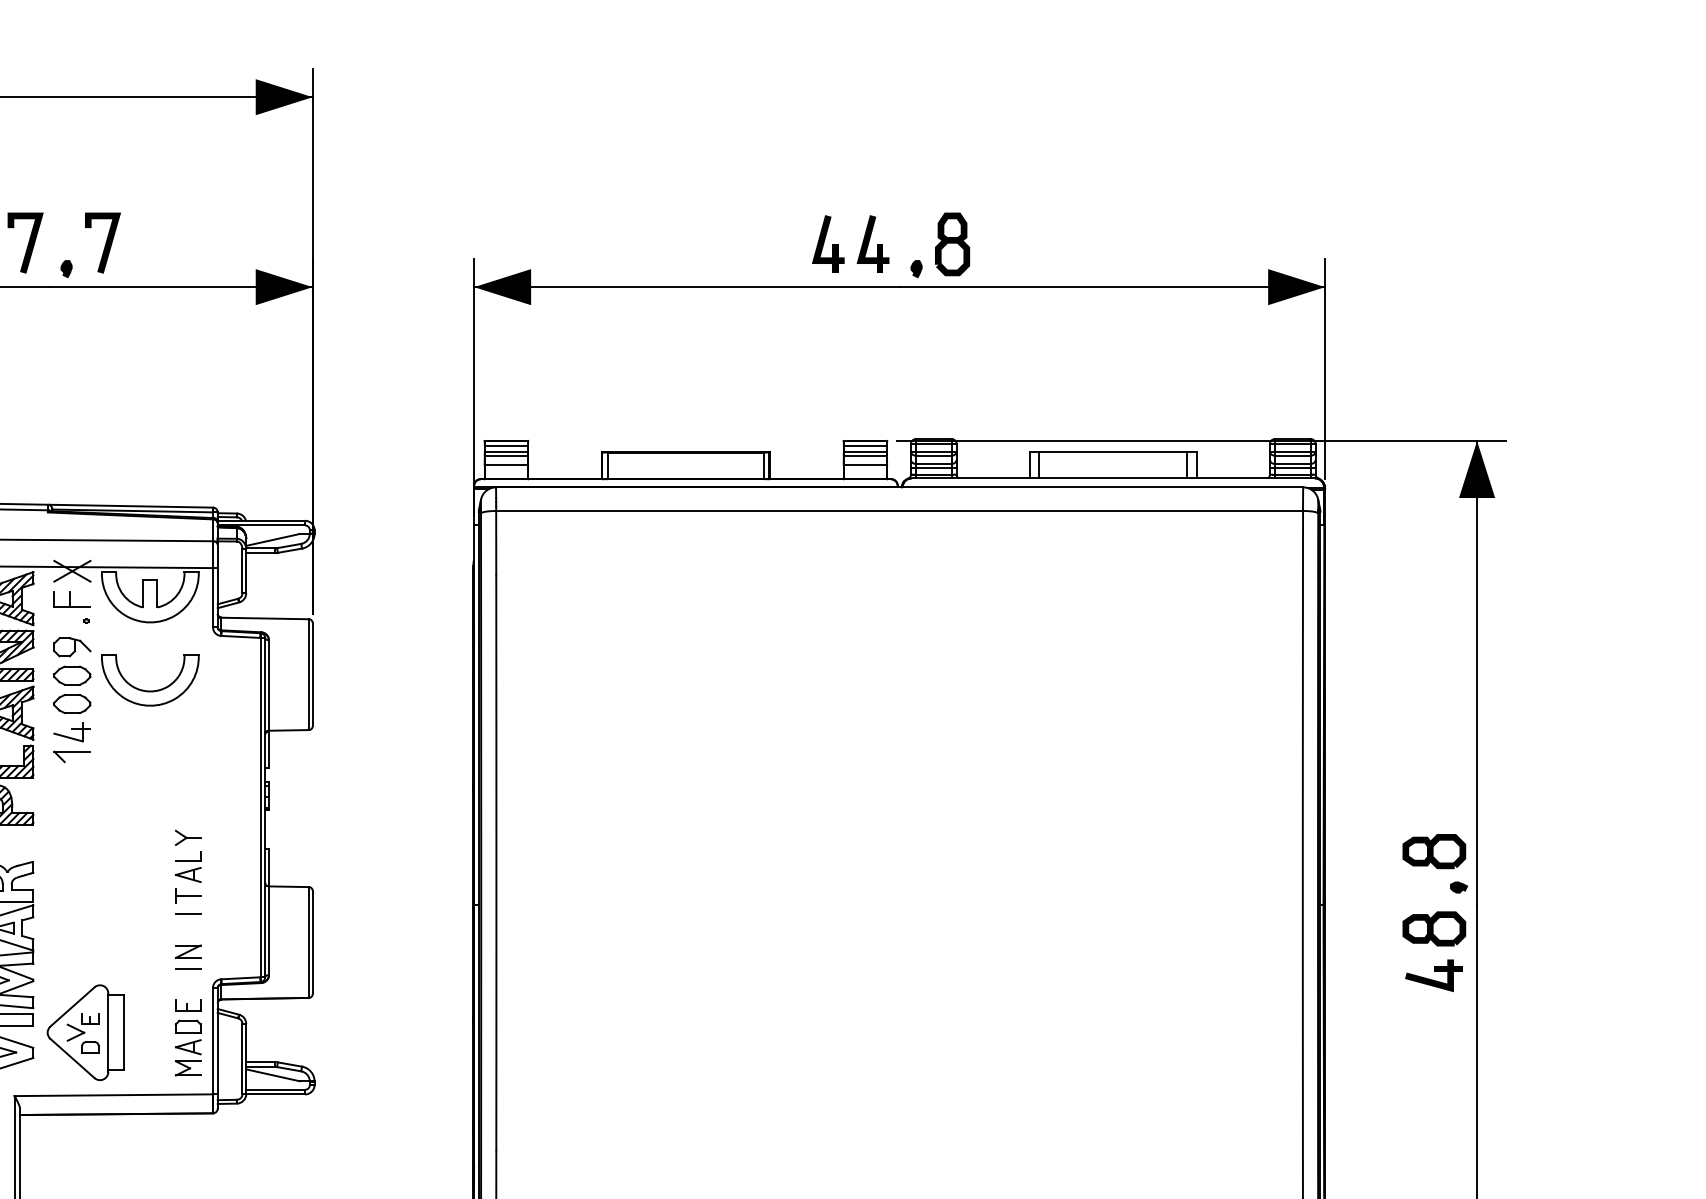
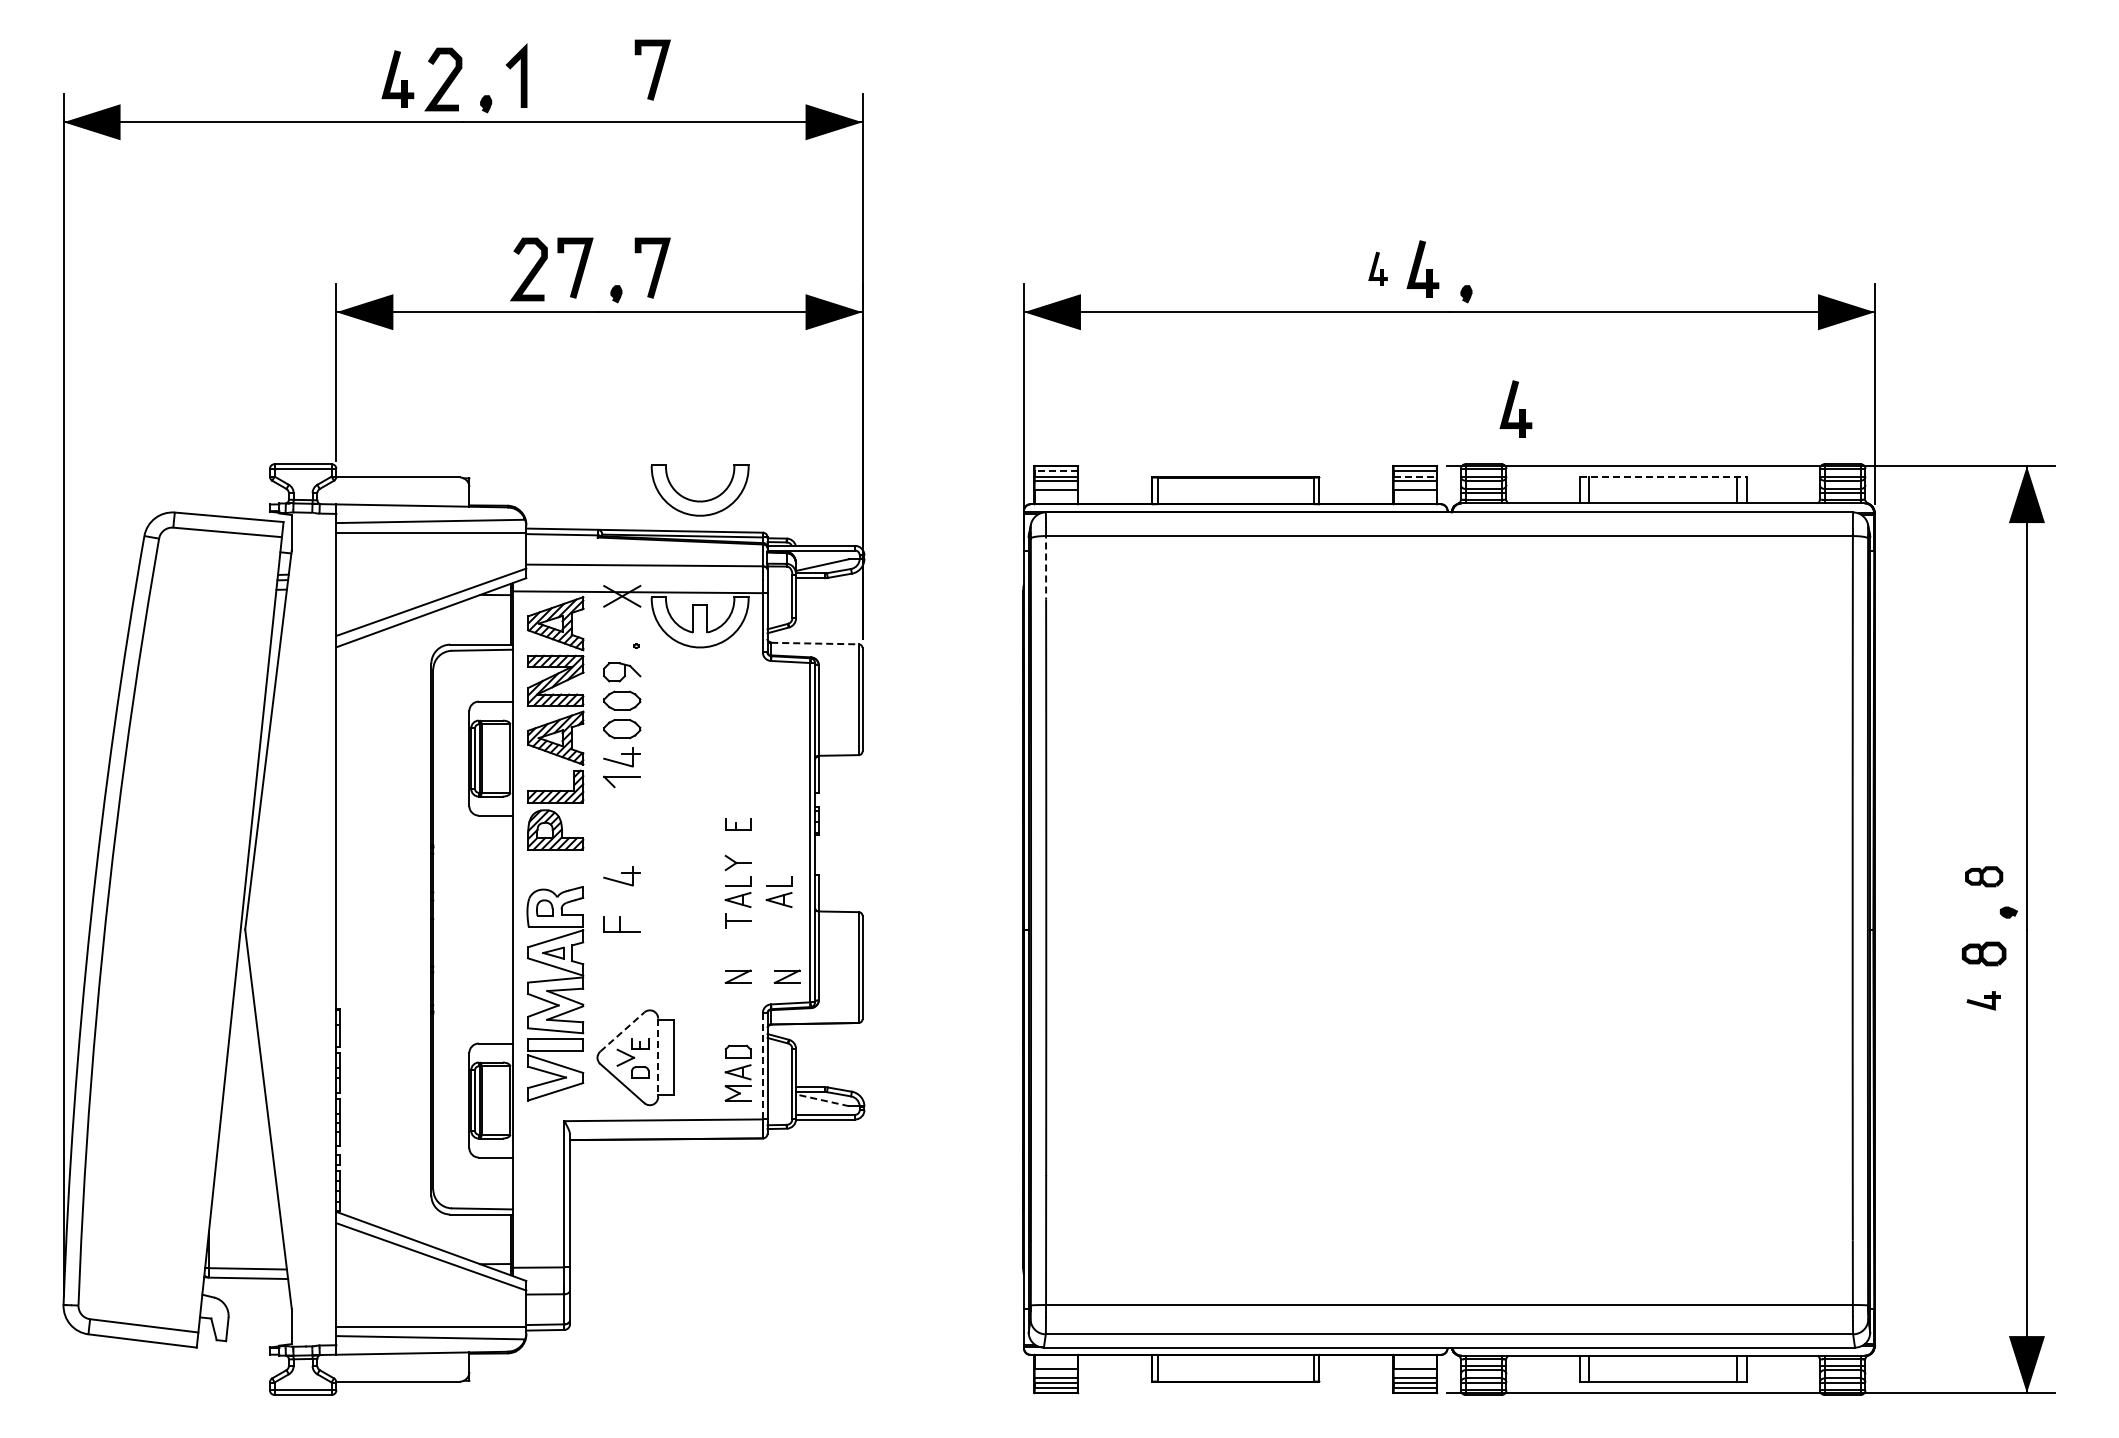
line: (105, 44) -> (655, 69), added
part: (827, 243) -> (1377, 268), size x0.6
part: (951, 244) -> (1501, 269), removed
part: (965, 383) -> (1515, 408), added
line: (506, 446) -> (1056, 471), solid -> dashed
line: (865, 451) -> (1415, 476), solid -> dashed
line: (1113, 452) -> (1663, 477), solid -> dashed
line: (496, 541) -> (1046, 566), solid -> dashed
part: (71, 599) -> (621, 924), moved
line: (265, 618) -> (815, 643), solid -> dashed
part: (149, 690) -> (699, 500), moved
part: (71, 851) -> (621, 876), added
part: (1433, 851) -> (1983, 876), size x0.6
part: (228, 866) -> (778, 891), added
line: (187, 914) -> (737, 939), removed
part: (1433, 928) -> (1983, 953), size x0.7
part: (236, 951) -> (786, 976), added
line: (187, 969) -> (737, 994), removed
part: (1433, 975) -> (1983, 1000), size x0.6
part: (188, 1005) -> (738, 824), moved
line: (72, 1006) -> (622, 1031), solid -> dashed
line: (108, 1033) -> (658, 1058), solid -> dashed
line: (212, 1041) -> (762, 1066), solid -> dashed
line: (272, 1075) -> (822, 1100), solid -> dashed

